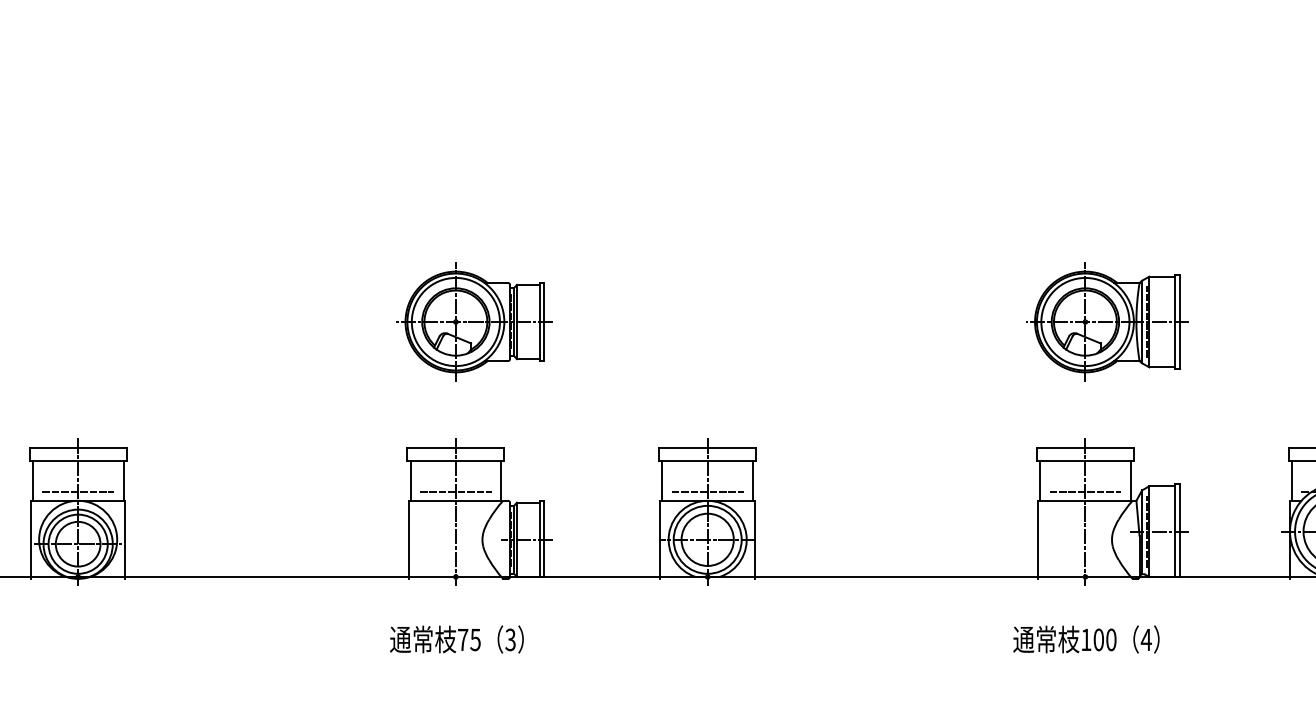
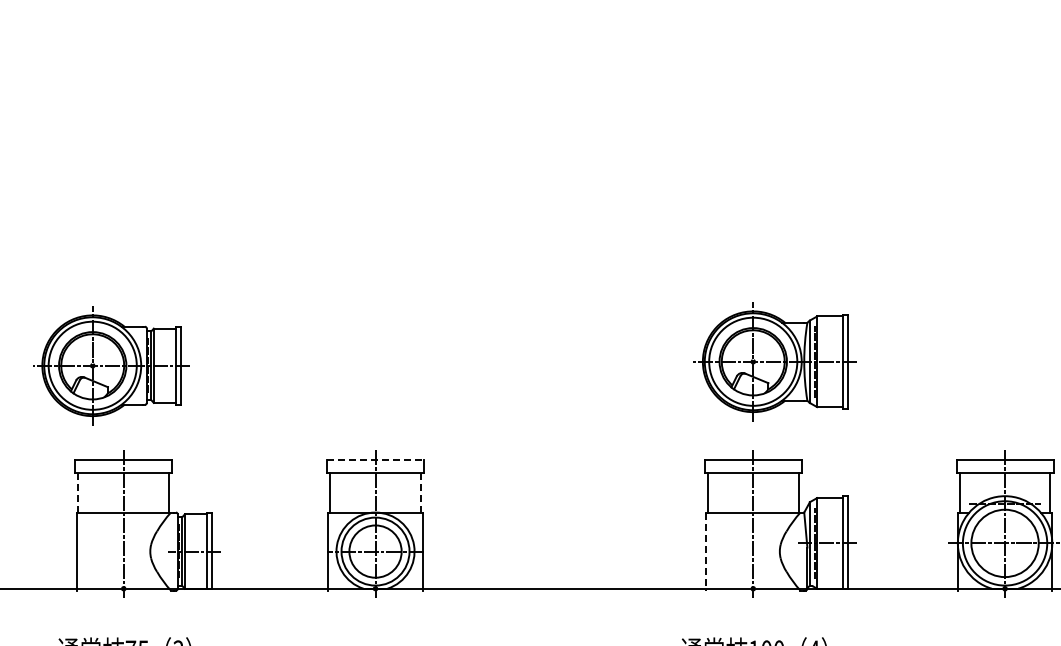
part: (474, 321) -> (111, 365), moved
part: (1107, 321) -> (775, 361), moved
line: (708, 447) -> (376, 459), solid -> dashed
line: (410, 480) -> (78, 492), solid -> dashed
line: (753, 480) -> (421, 492), solid -> dashed
line: (455, 491) -> (123, 503), removed
line: (707, 491) -> (375, 503), removed
line: (1085, 491) -> (753, 503), removed
line: (1038, 540) -> (706, 552), solid -> dashed

